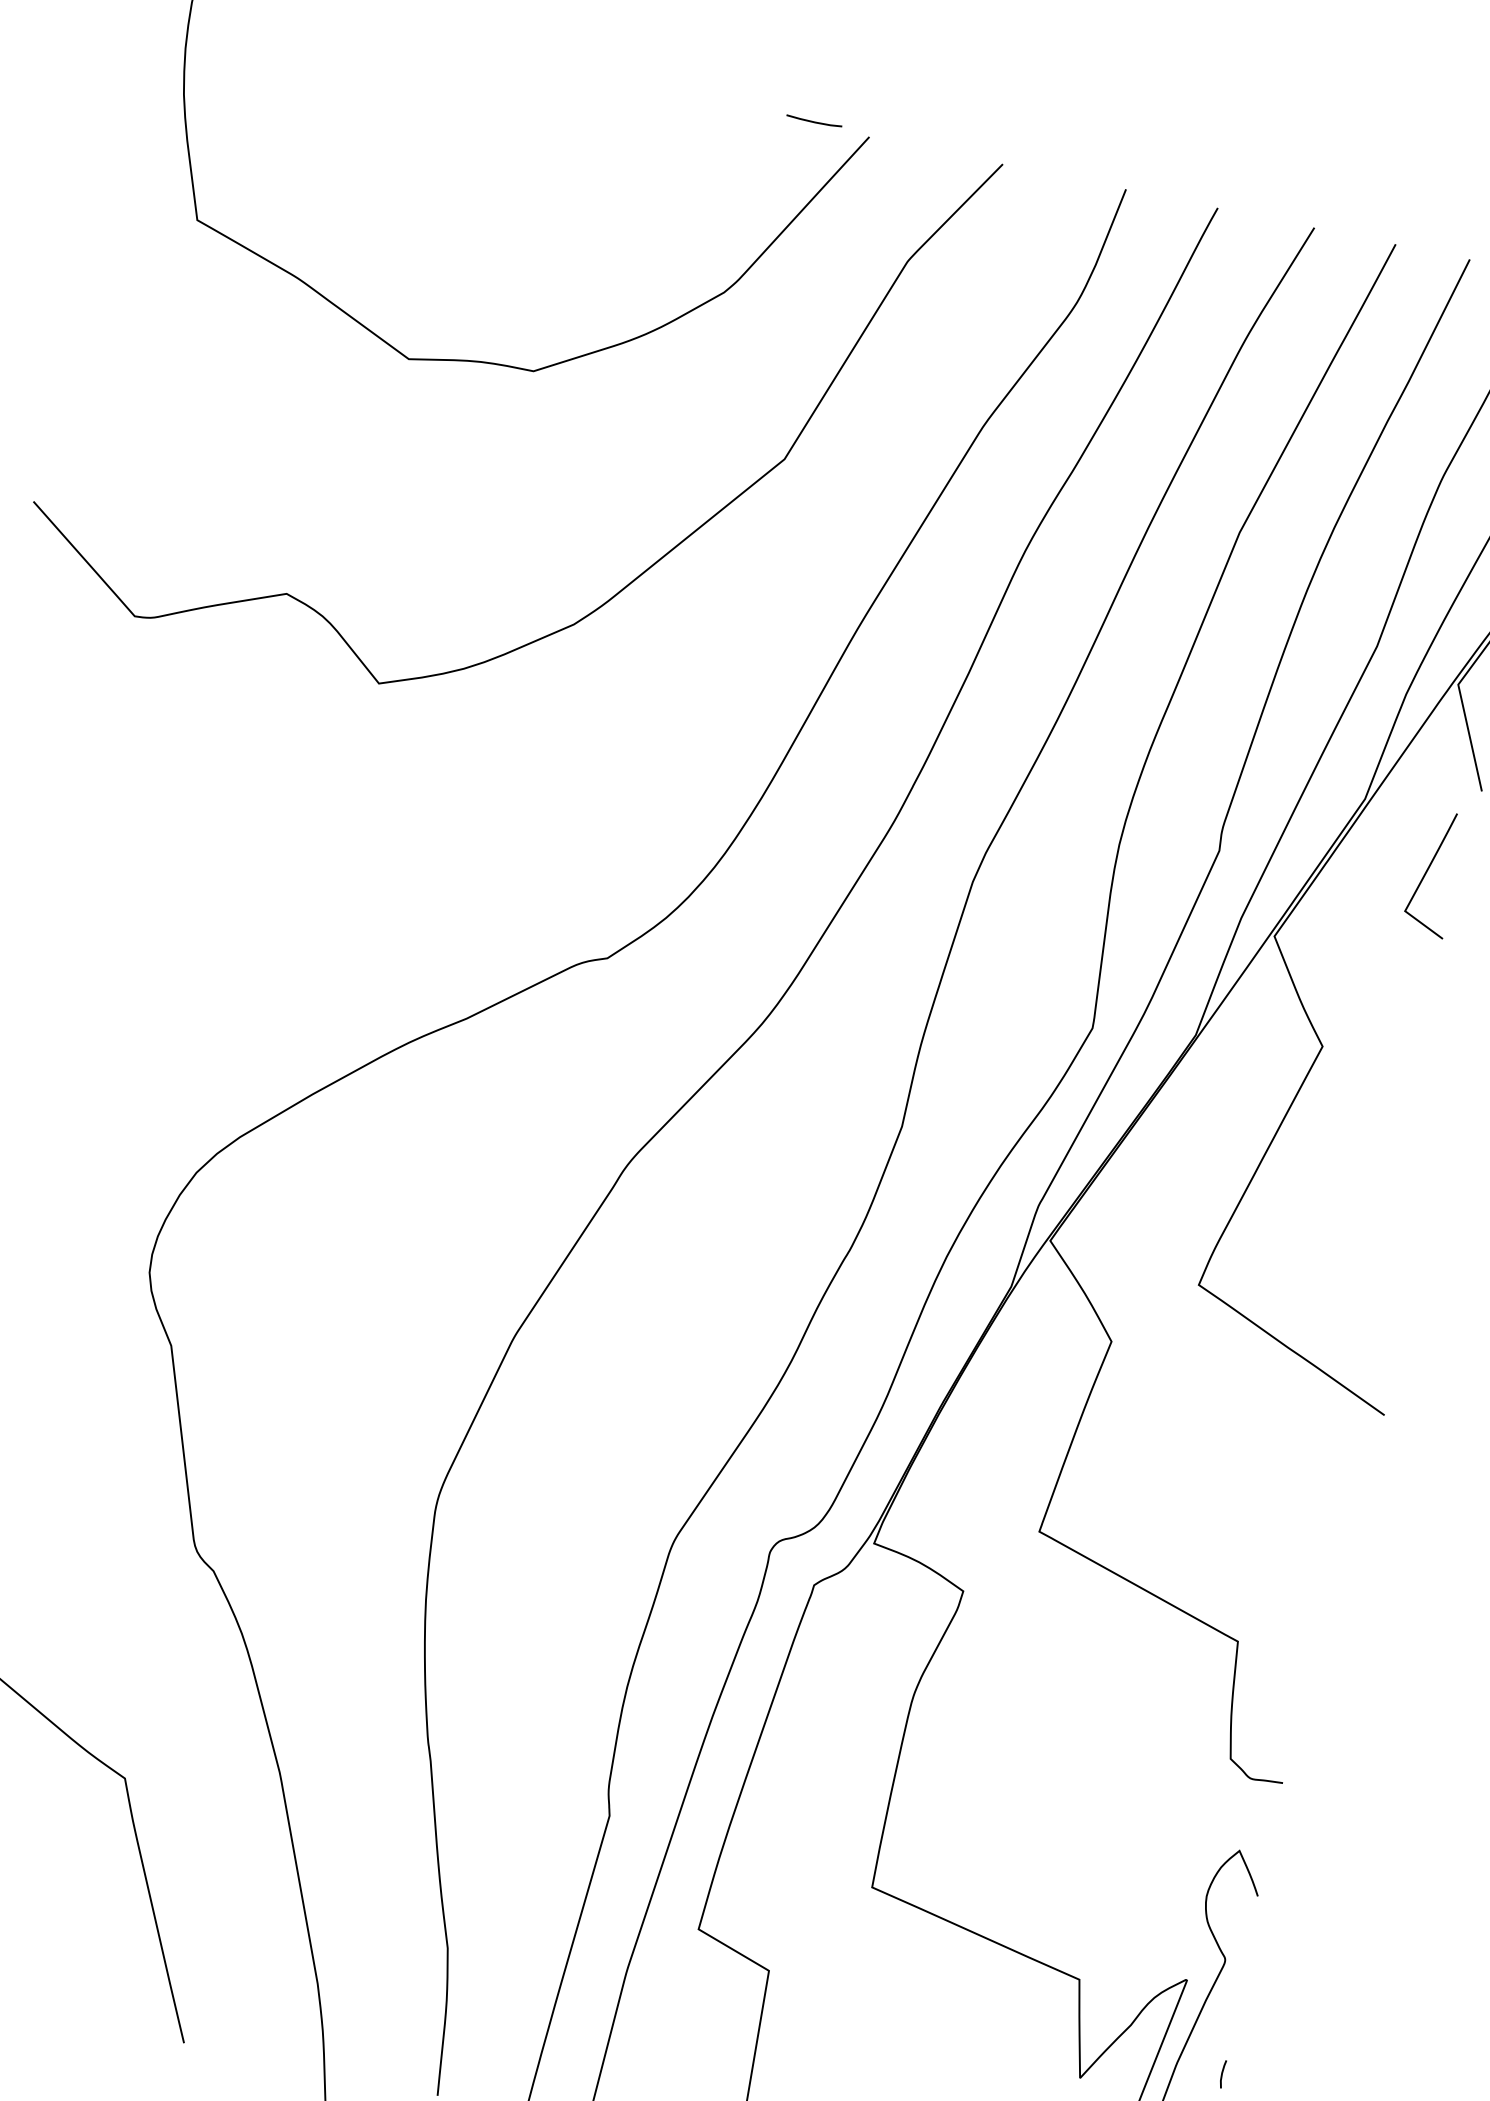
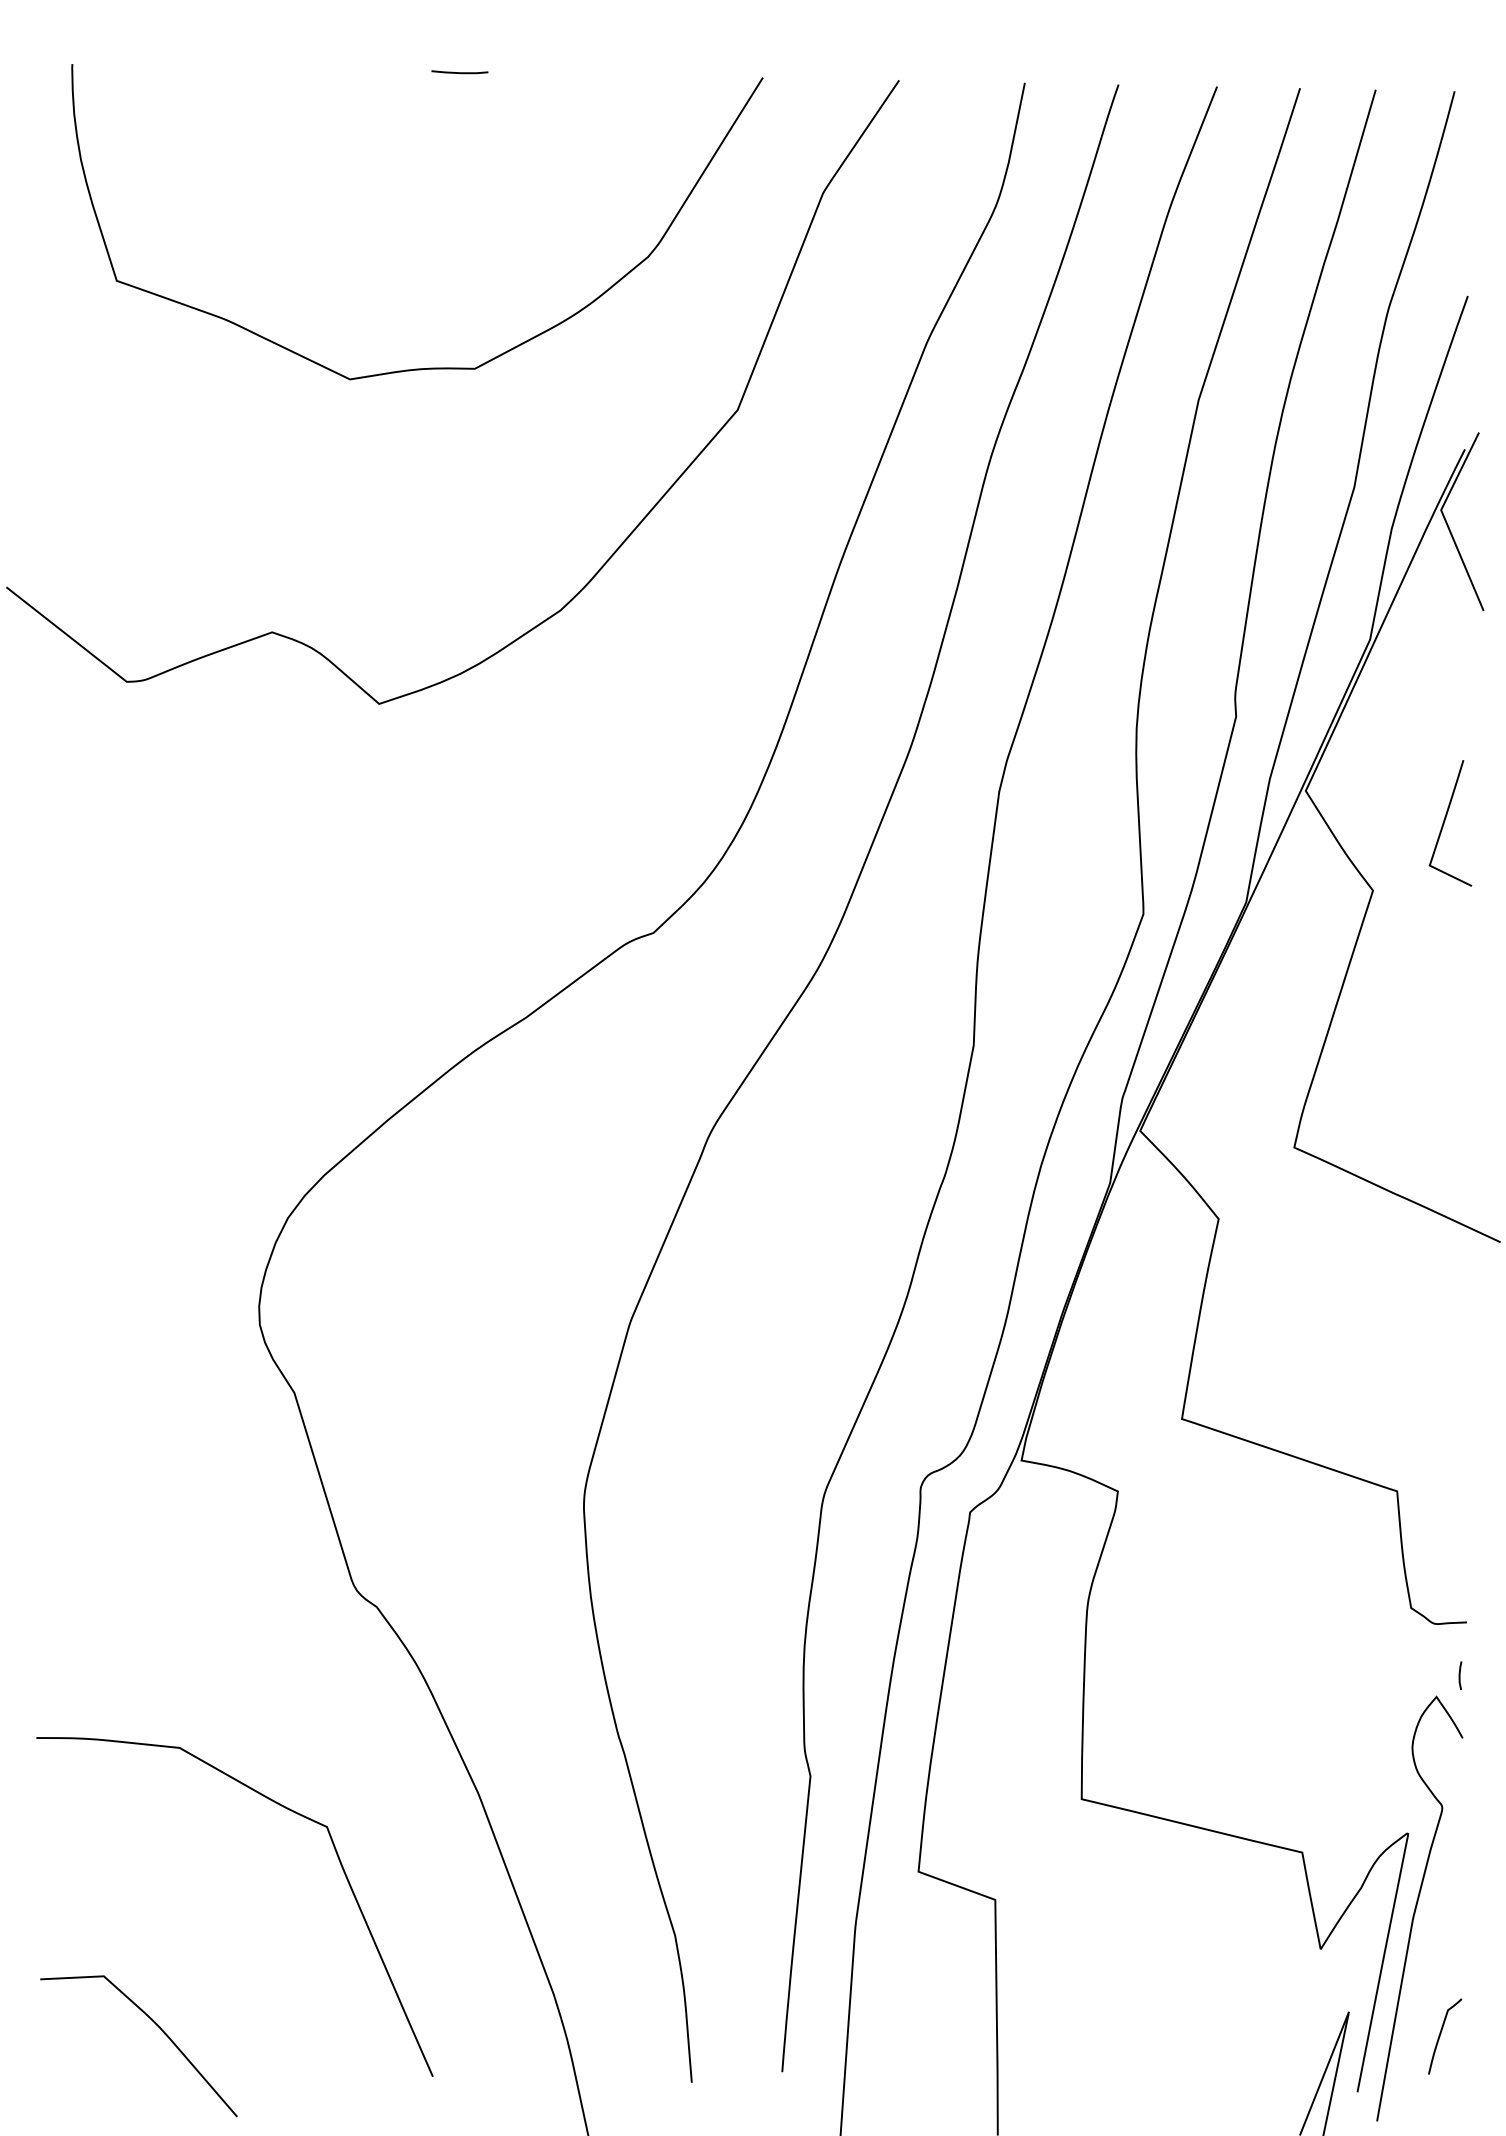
line: (813, 121) -> (459, 72), moved
curve: (1428, 870) -> (1445, 821), moved
line: (1222, 2074) -> (1460, 1675), moved

